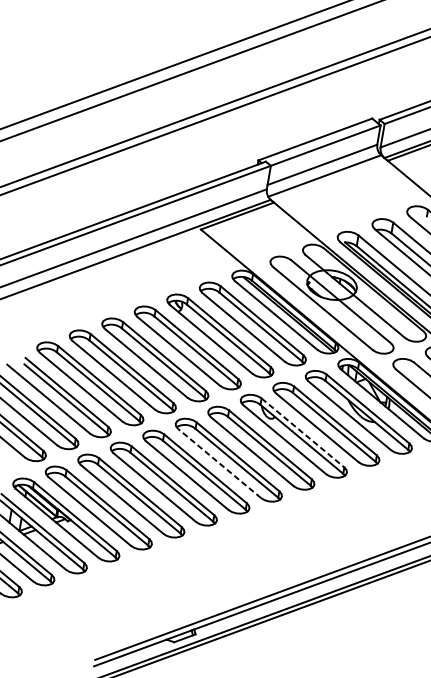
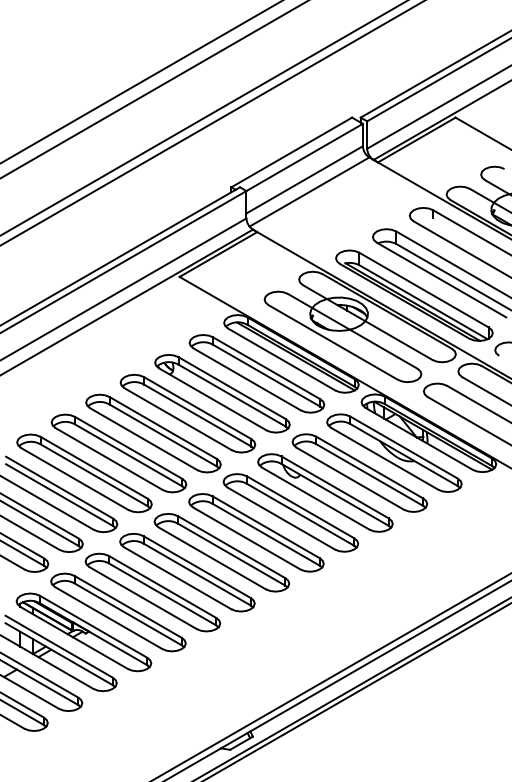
line: (303, 433) -> (335, 487), dashed -> solid
line: (219, 463) -> (246, 538), dashed -> solid

